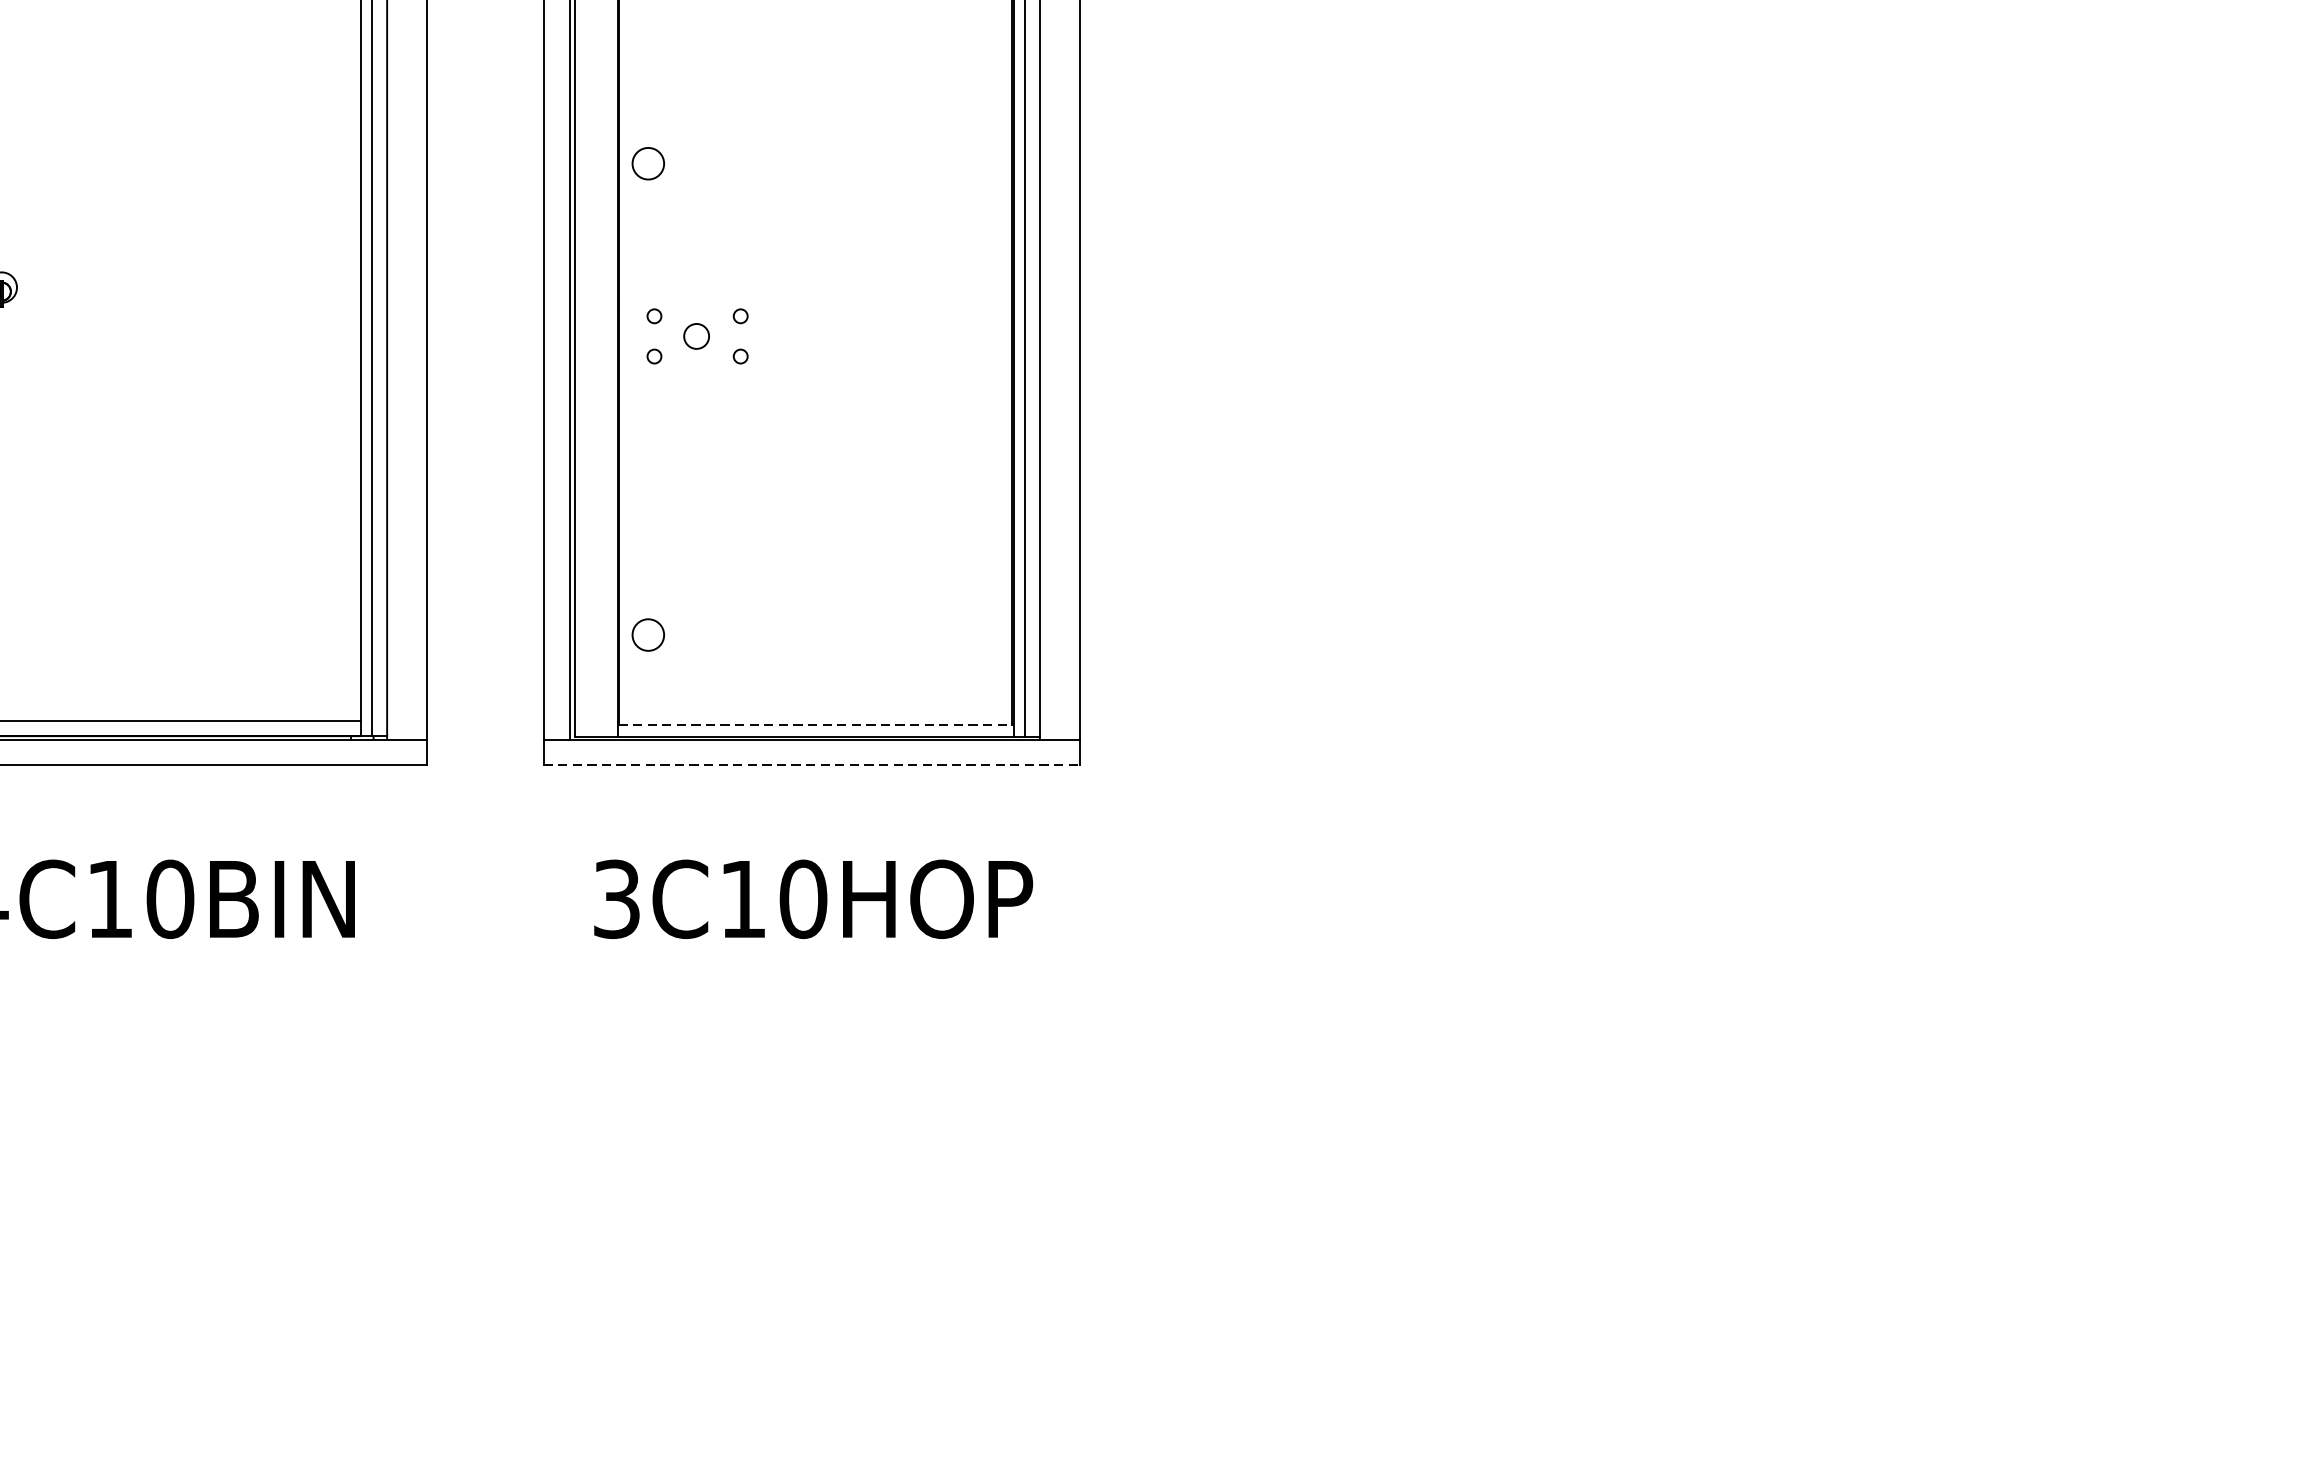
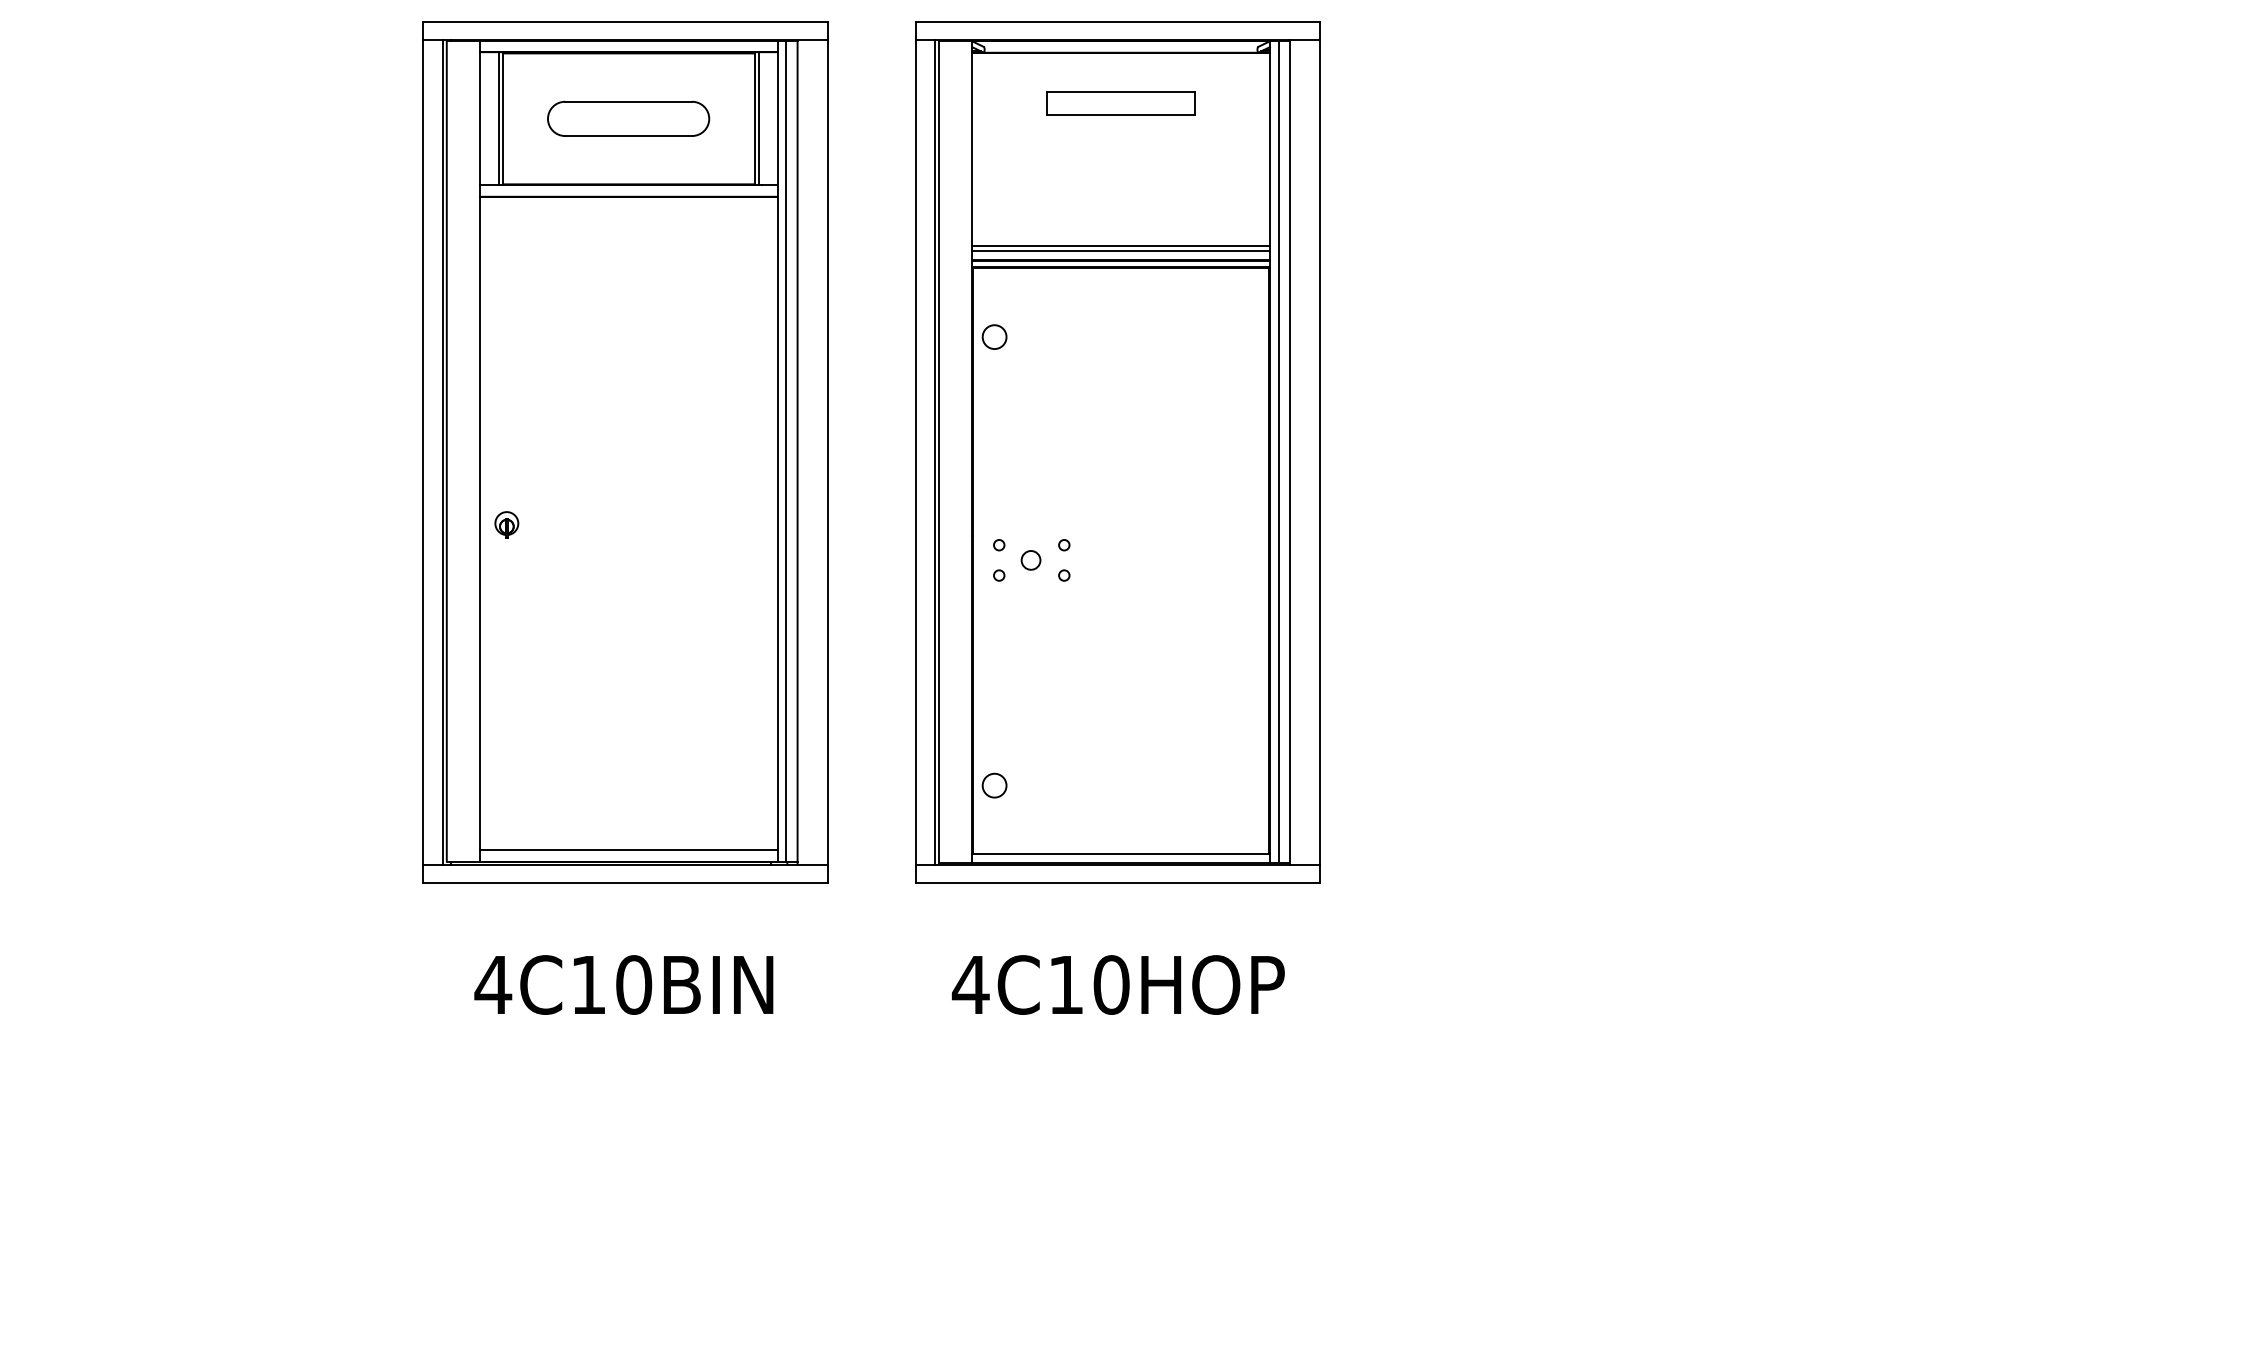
circle: (648, 162) -> (994, 336), moved
line: (816, 724) -> (1121, 853), dashed -> solid
line: (812, 764) -> (1118, 883), dashed -> solid
text: (616, 898) -> (970, 984), 3C10HOP -> 4C10HOP

